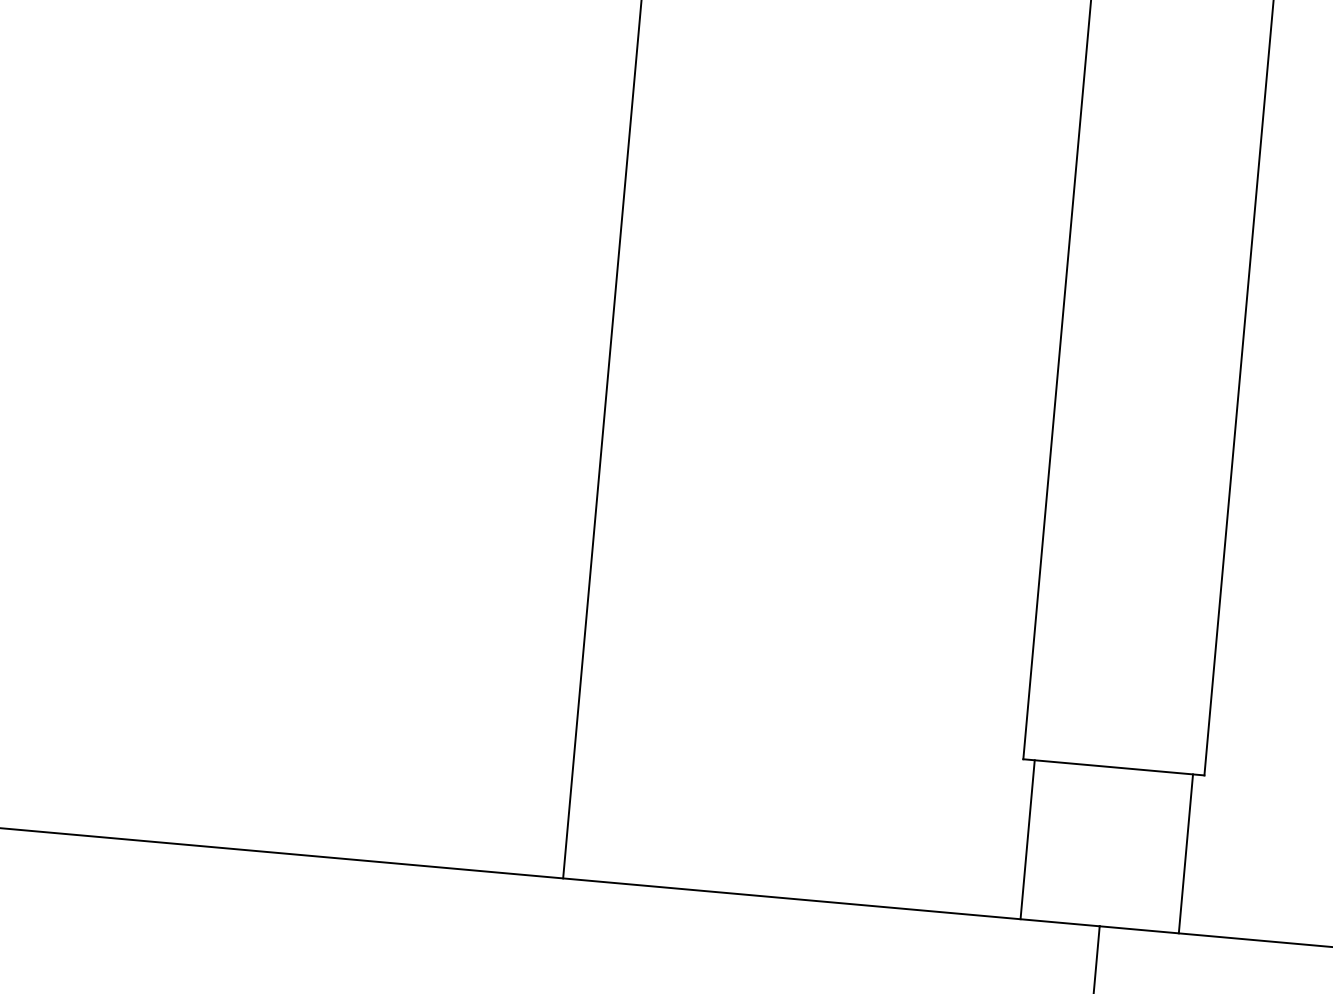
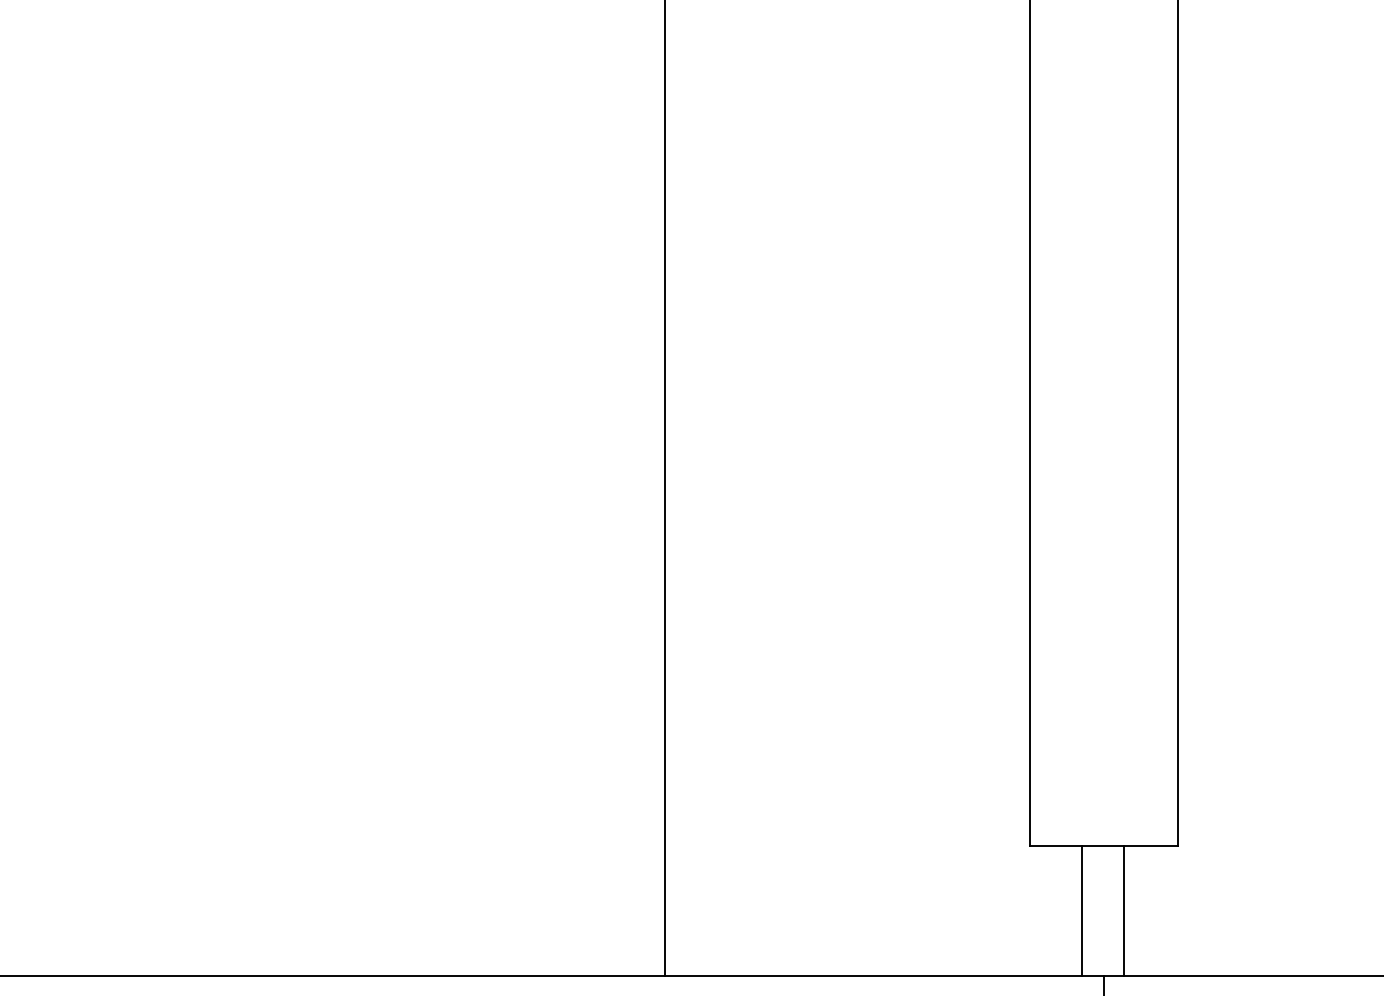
line: (1027, 840) -> (1082, 911), moved
line: (1185, 854) -> (1123, 911), moved

